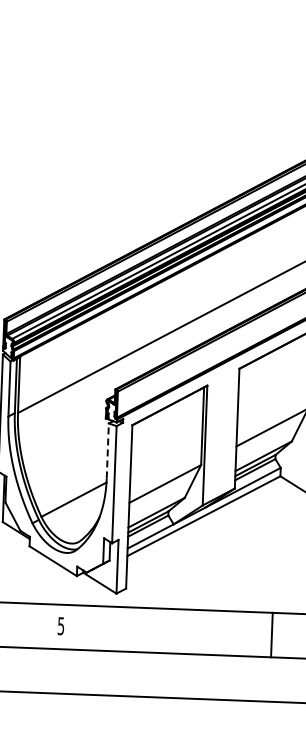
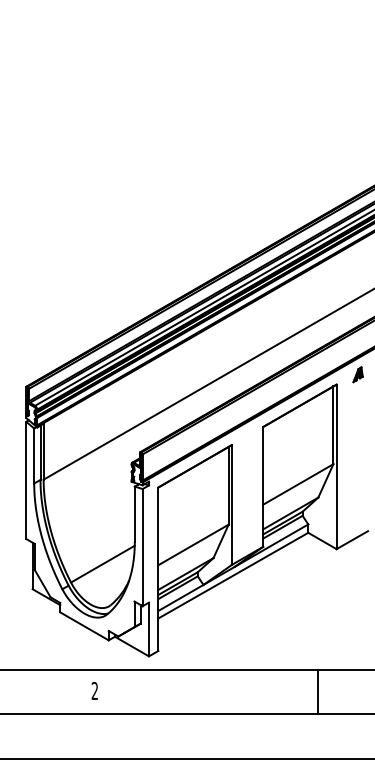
line: (107, 451) -> (134, 514), dashed -> solid
text: (60, 625) -> (94, 690), 5 -> 2
line: (271, 634) -> (317, 691), moved

